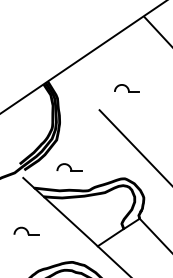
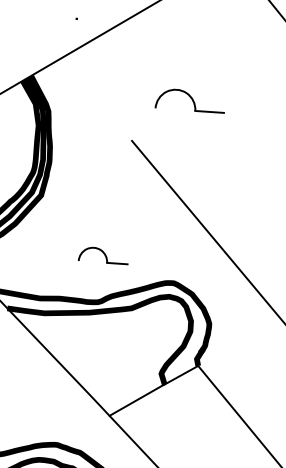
part: (126, 88) -> (189, 100), size x1.4
part: (69, 167) -> (103, 255), moved

